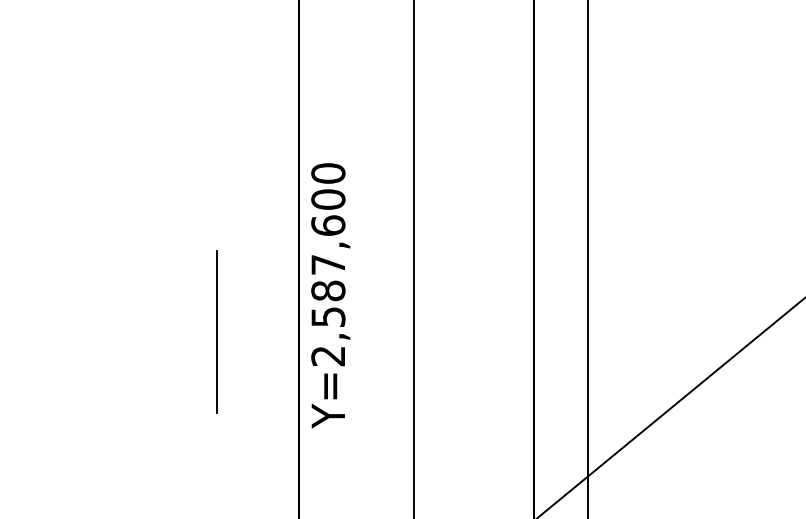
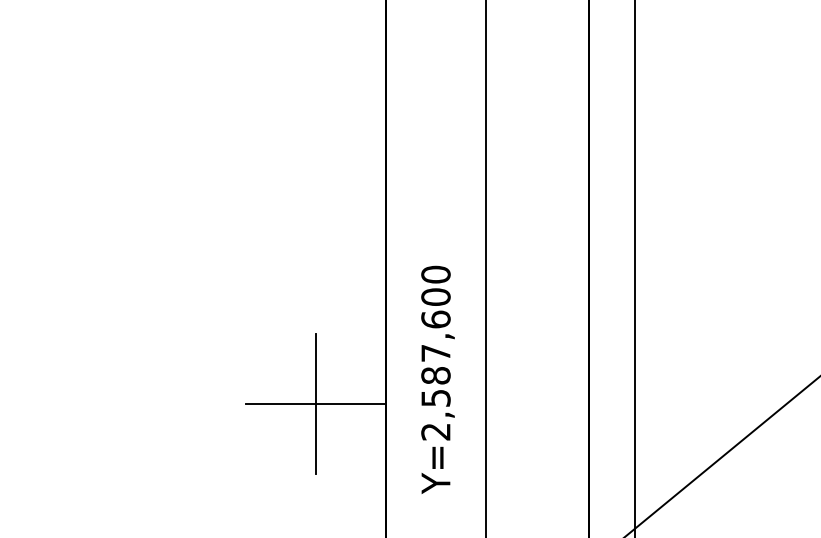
text: (330, 295) -> (437, 379), moved
line: (216, 332) -> (315, 404), added

